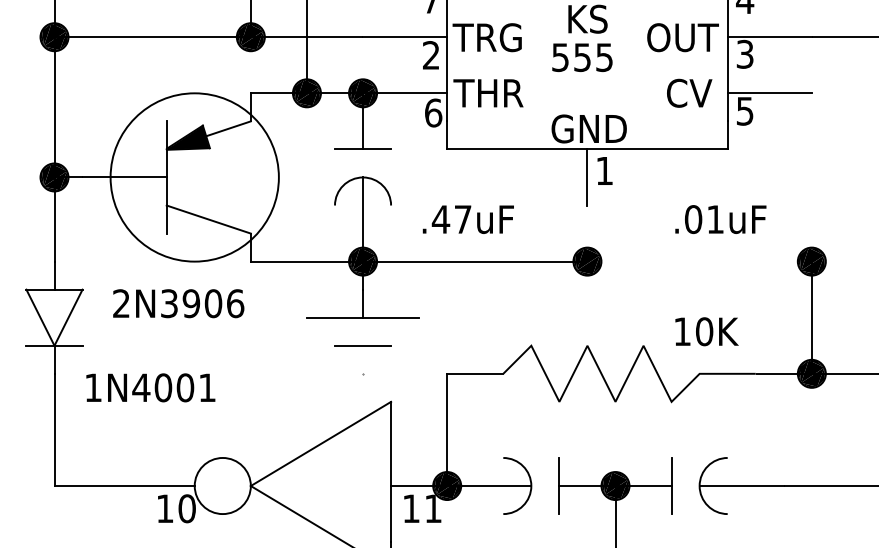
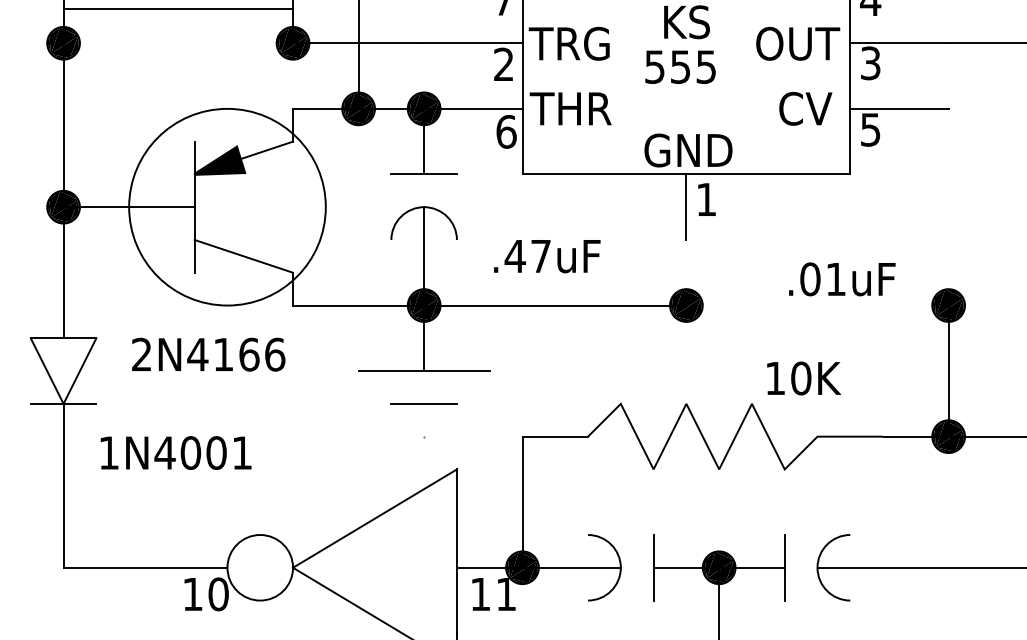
line: (152, 37) -> (178, 9), moved
text: (721, 219) -> (842, 279), moved
text: (191, 303) -> (223, 354), 2N3906 -> 2N4166
text: (707, 331) -> (804, 378), moved

